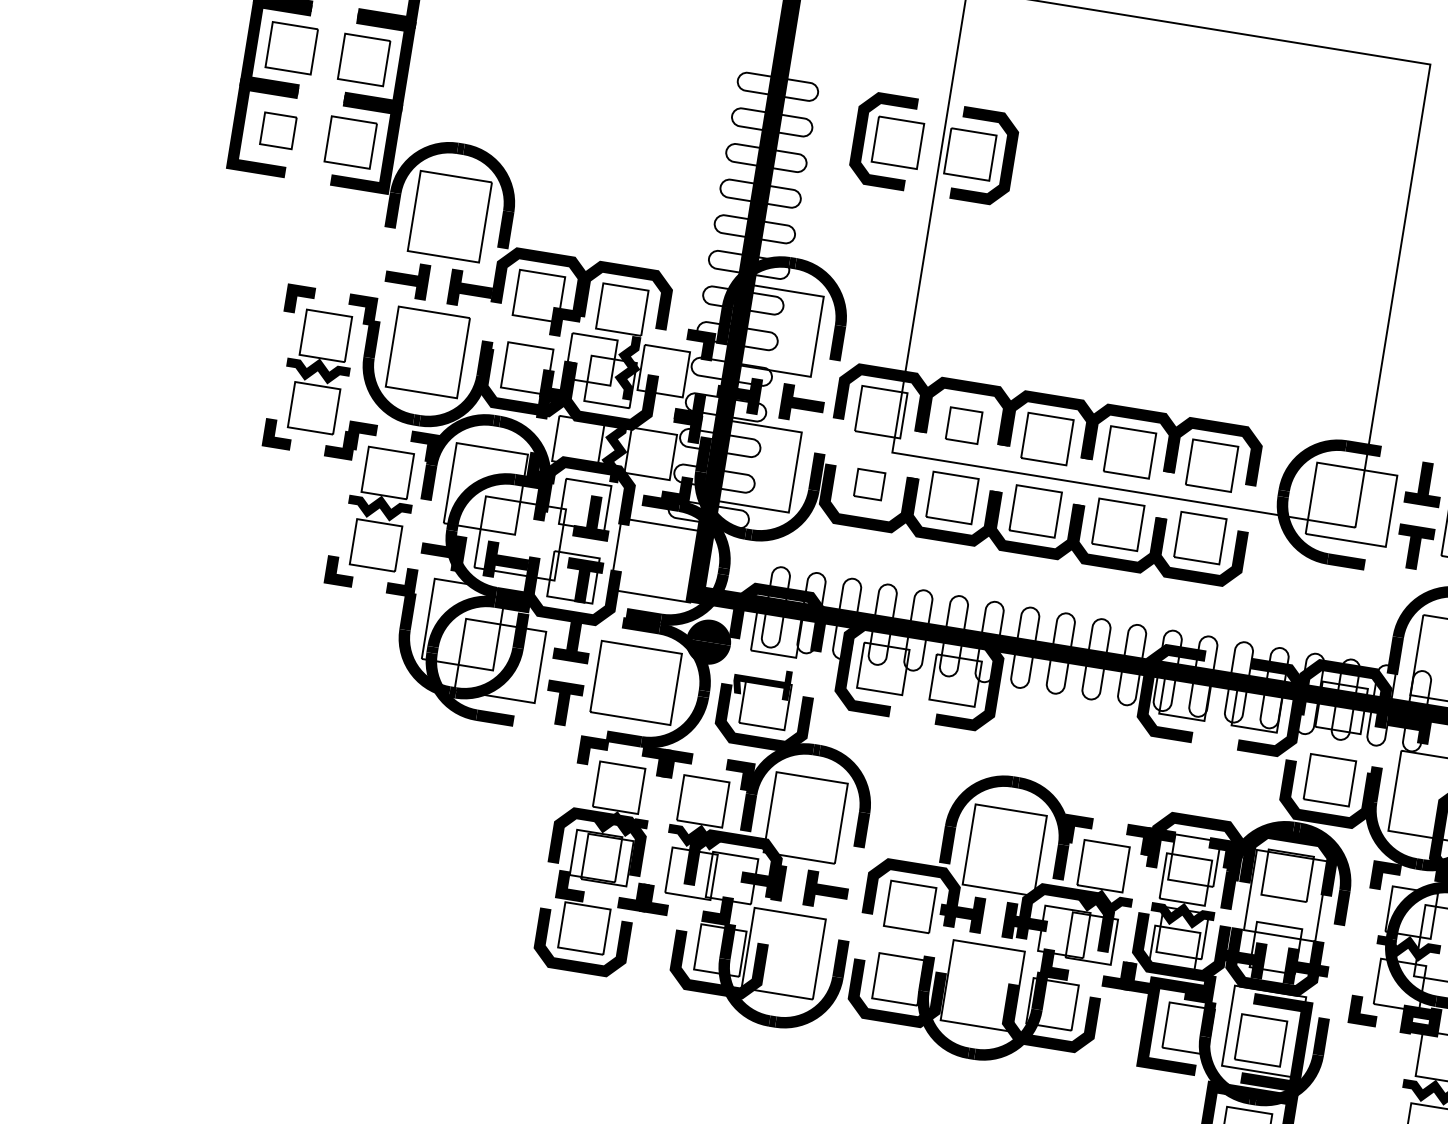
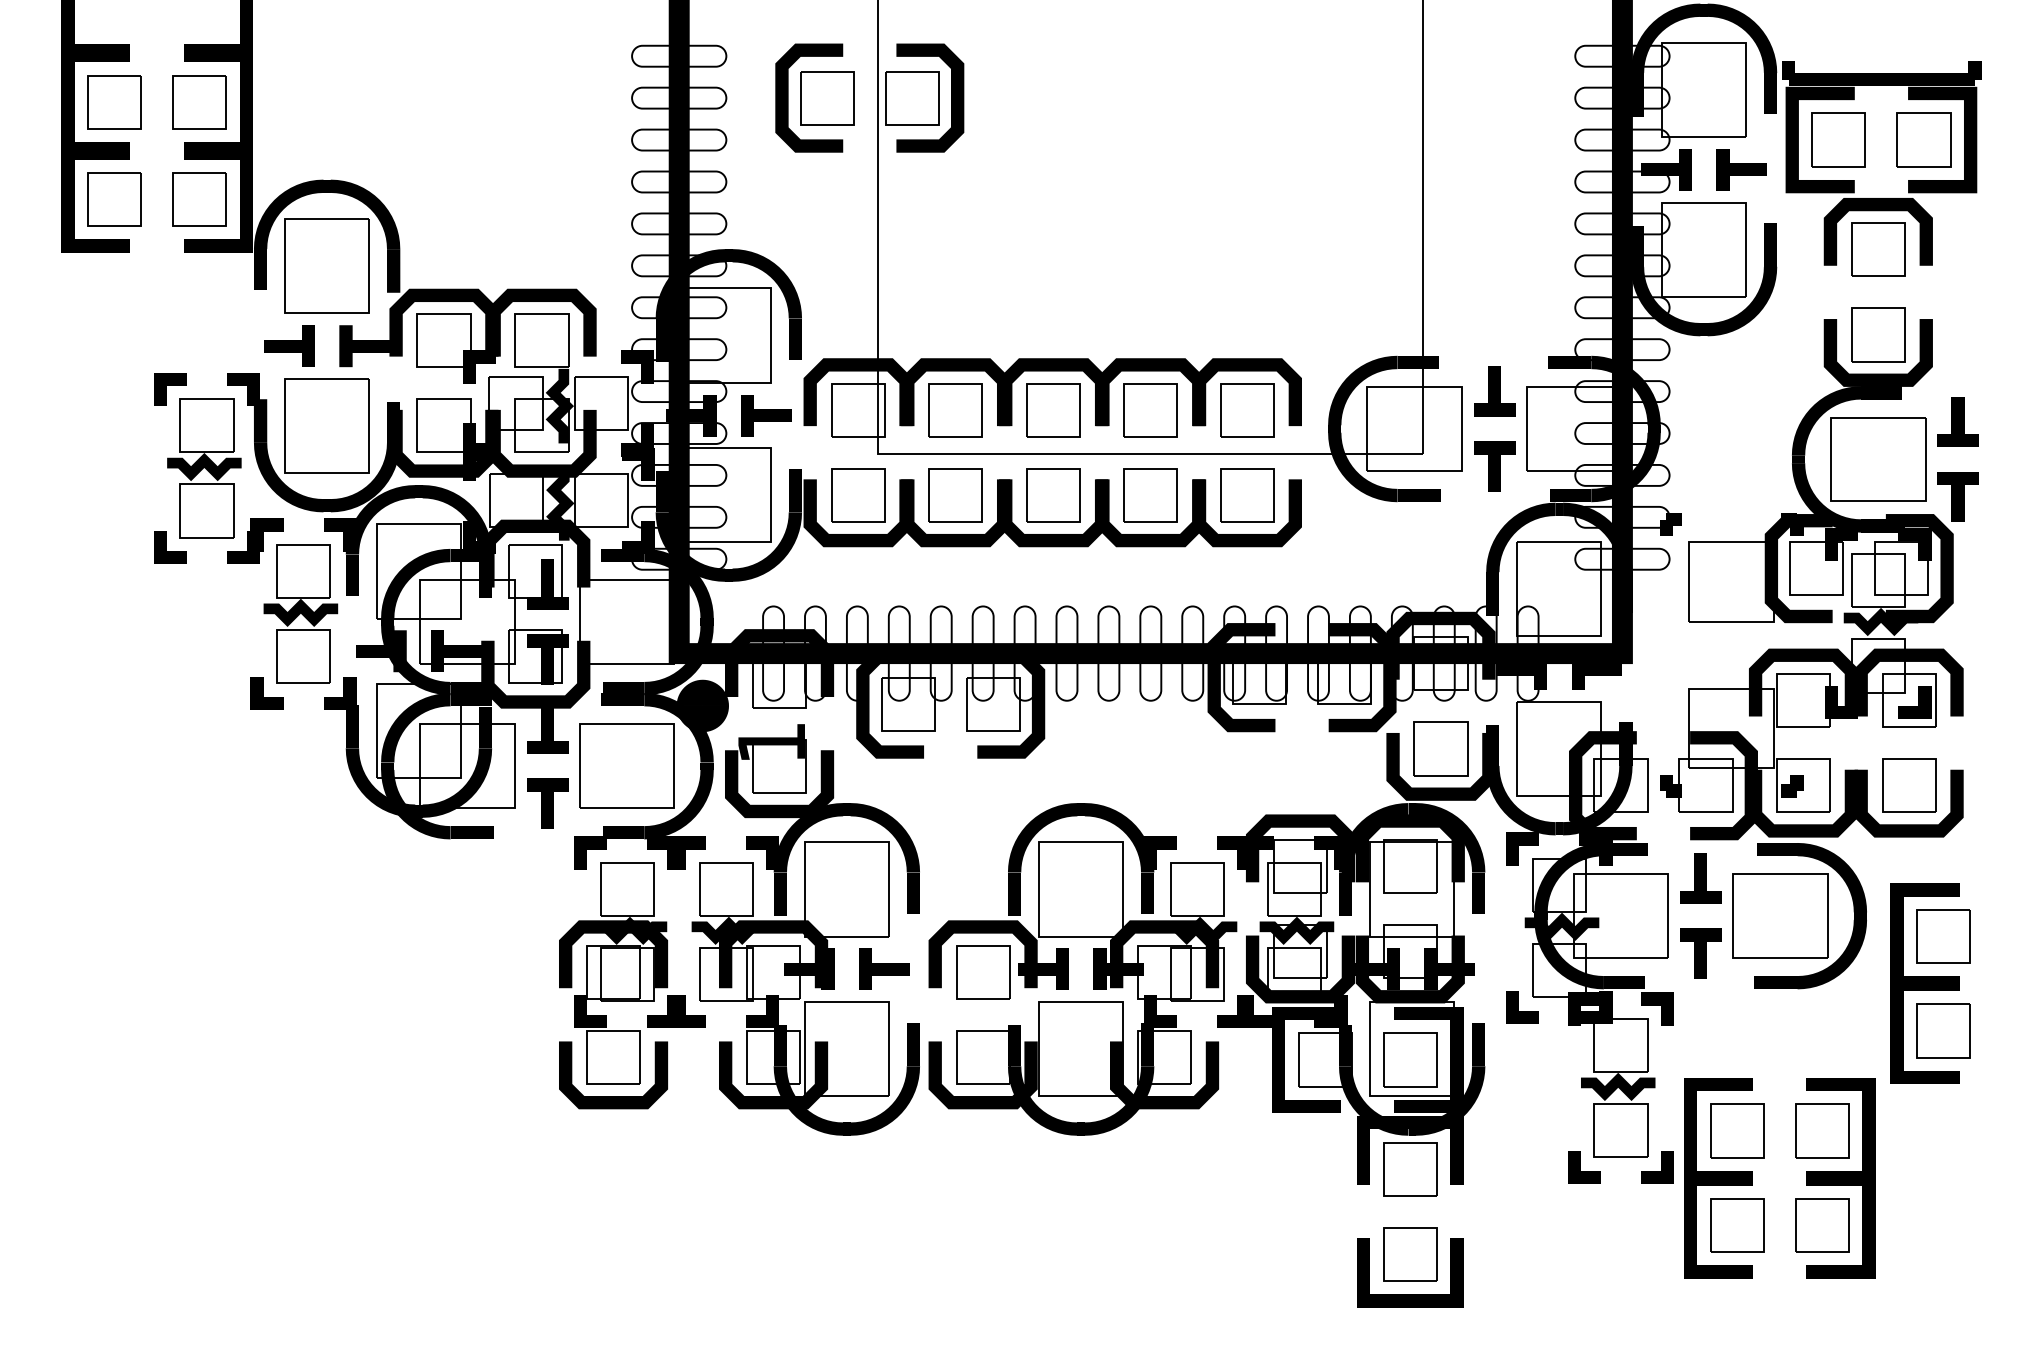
part: (278, 130) -> (114, 199), size x1.43
part: (963, 425) -> (955, 410), size x1.43
part: (869, 484) -> (858, 495), size x1.67

